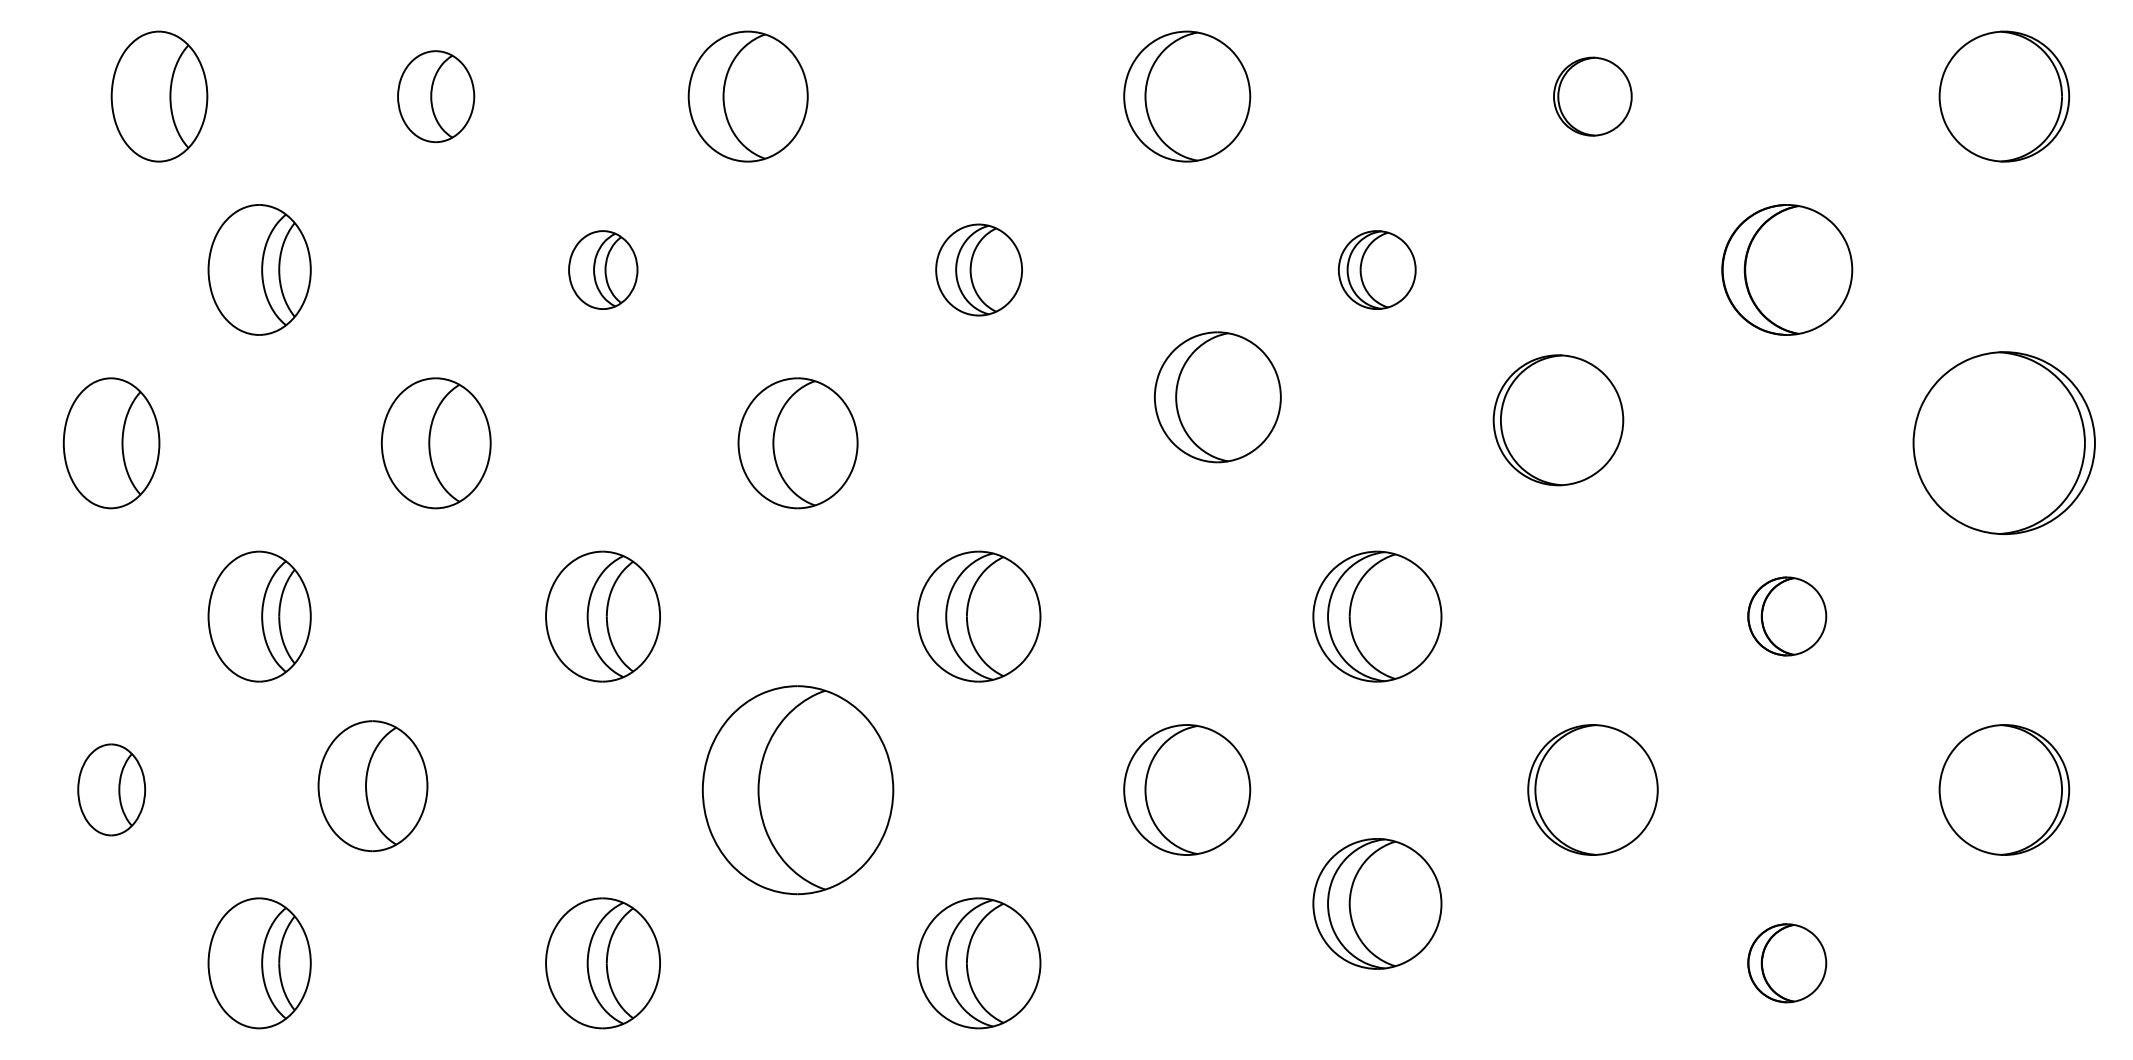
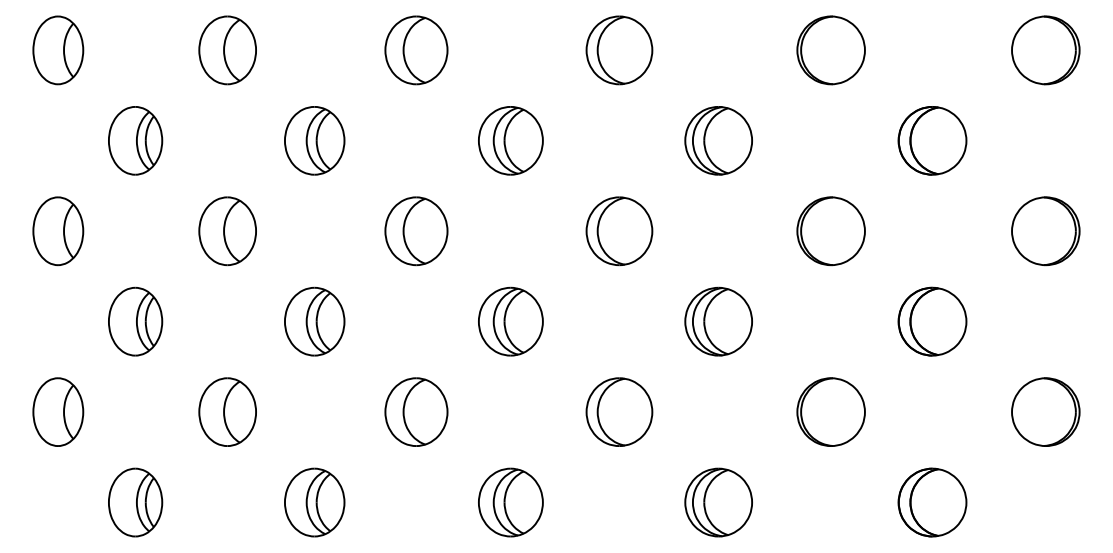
part: (159, 96) -> (58, 50), moved
part: (435, 96) -> (227, 50), size x1.43
part: (748, 96) -> (416, 50), moved
part: (1591, 96) -> (830, 50), size x1.67
part: (602, 269) -> (314, 140), size x1.67
part: (978, 269) -> (510, 140), size x1.43
part: (1377, 269) -> (718, 140), size x1.67
part: (1217, 397) -> (619, 231), moved
part: (1557, 420) -> (830, 231), moved
part: (2003, 443) -> (1045, 231), size x0.71
part: (1787, 616) -> (932, 321), size x1.67
part: (372, 784) -> (227, 411), moved
part: (111, 788) -> (58, 411), size x1.43
part: (798, 788) -> (416, 411), size x0.62
part: (1377, 903) -> (718, 502), moved
part: (1787, 963) -> (932, 502), size x1.67

